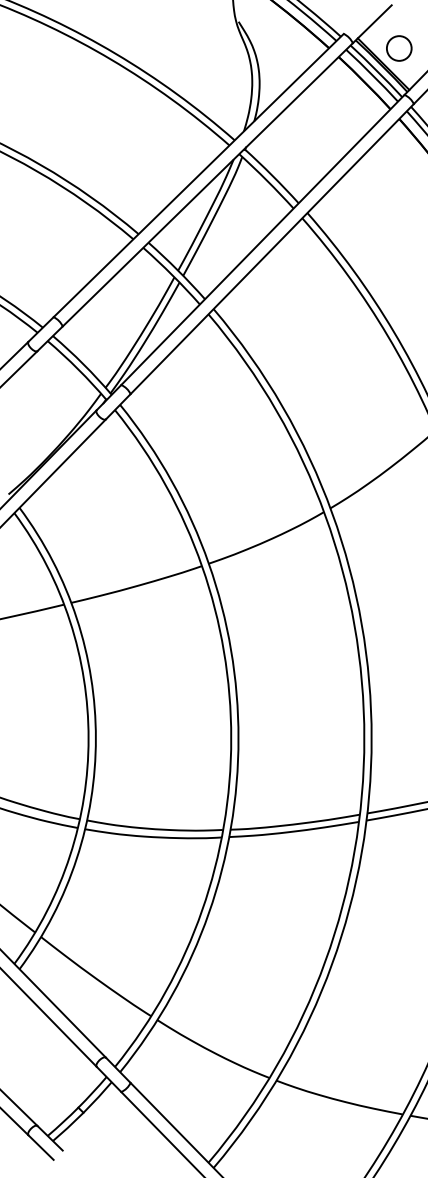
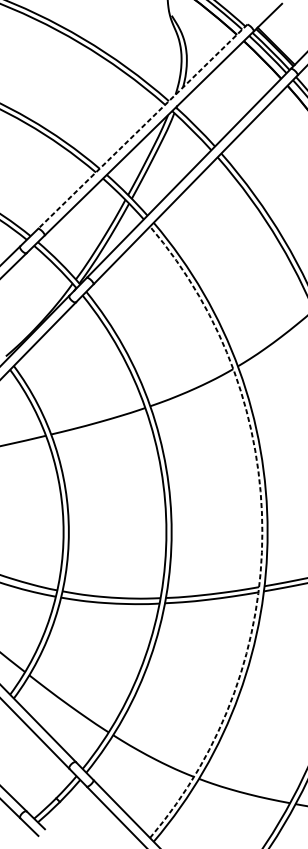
circle: (399, 48) -> (287, 34), removed
line: (198, 175) -> (142, 126), solid -> dashed
arc: (364, 738) -> (262, 532), solid -> dashed

